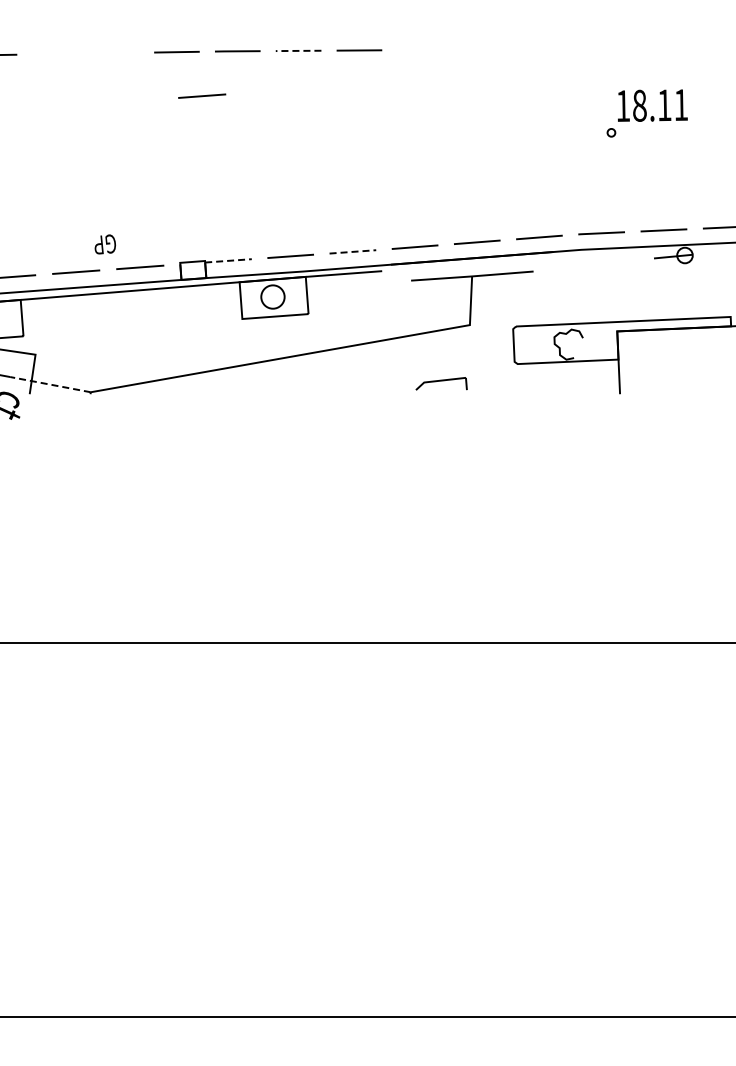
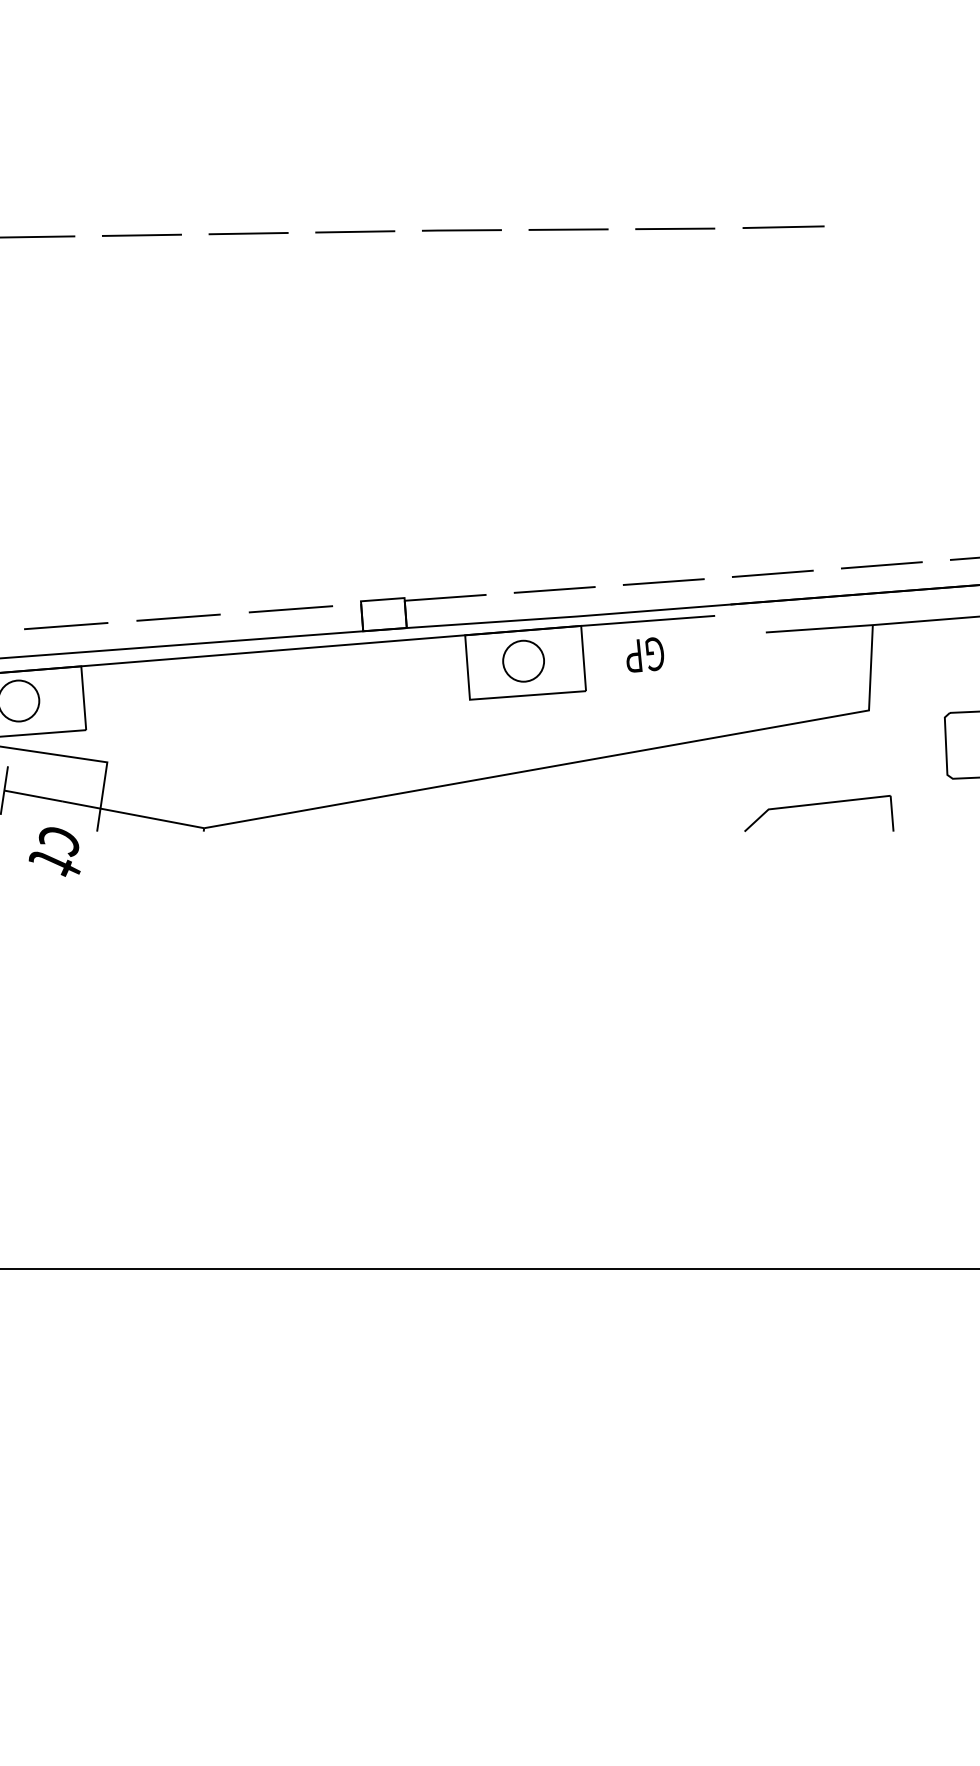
line: (420, 49) -> (782, 227), added
line: (298, 50) -> (568, 228), dashed -> solid
line: (115, 52) -> (247, 232), added
line: (54, 53) -> (140, 234), added
line: (202, 95) -> (400, 307), removed
text: (104, 244) -> (643, 655), moved
line: (353, 251) -> (664, 581), dashed -> solid
line: (228, 260) -> (445, 597), dashed -> solid
part: (441, 383) -> (819, 812), size x1.67
line: (50, 384) -> (133, 814), dashed -> solid

